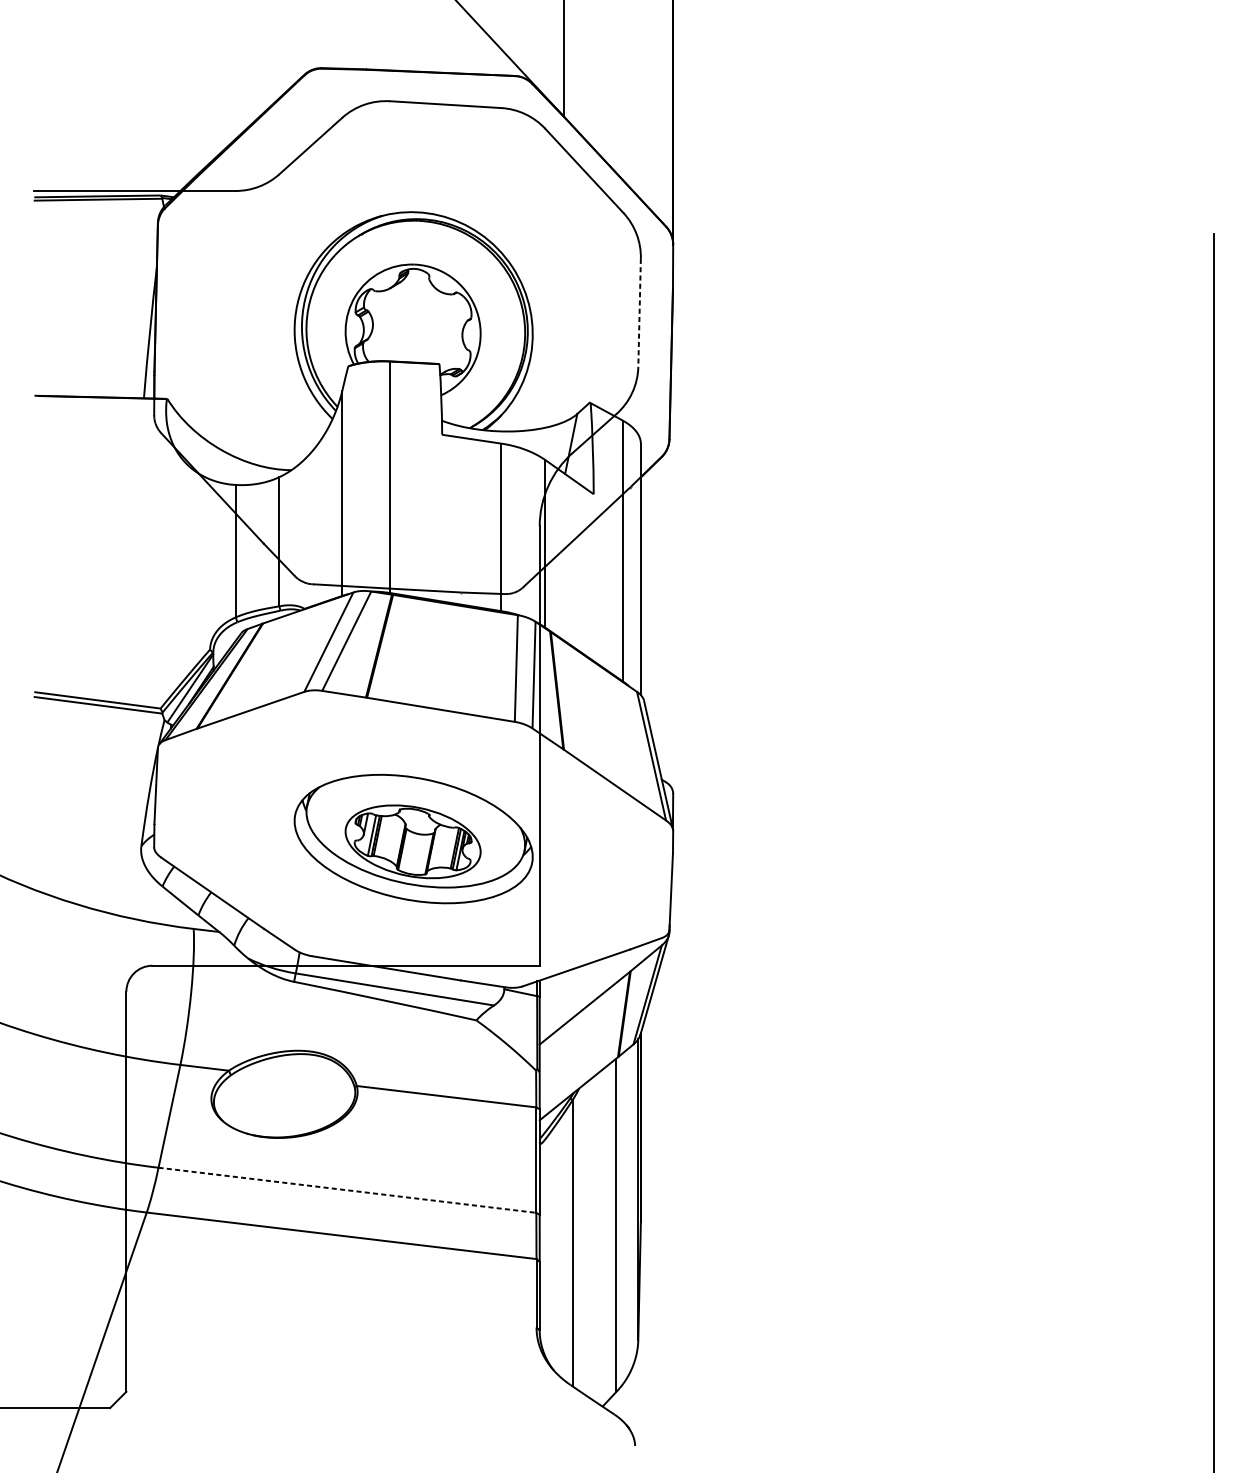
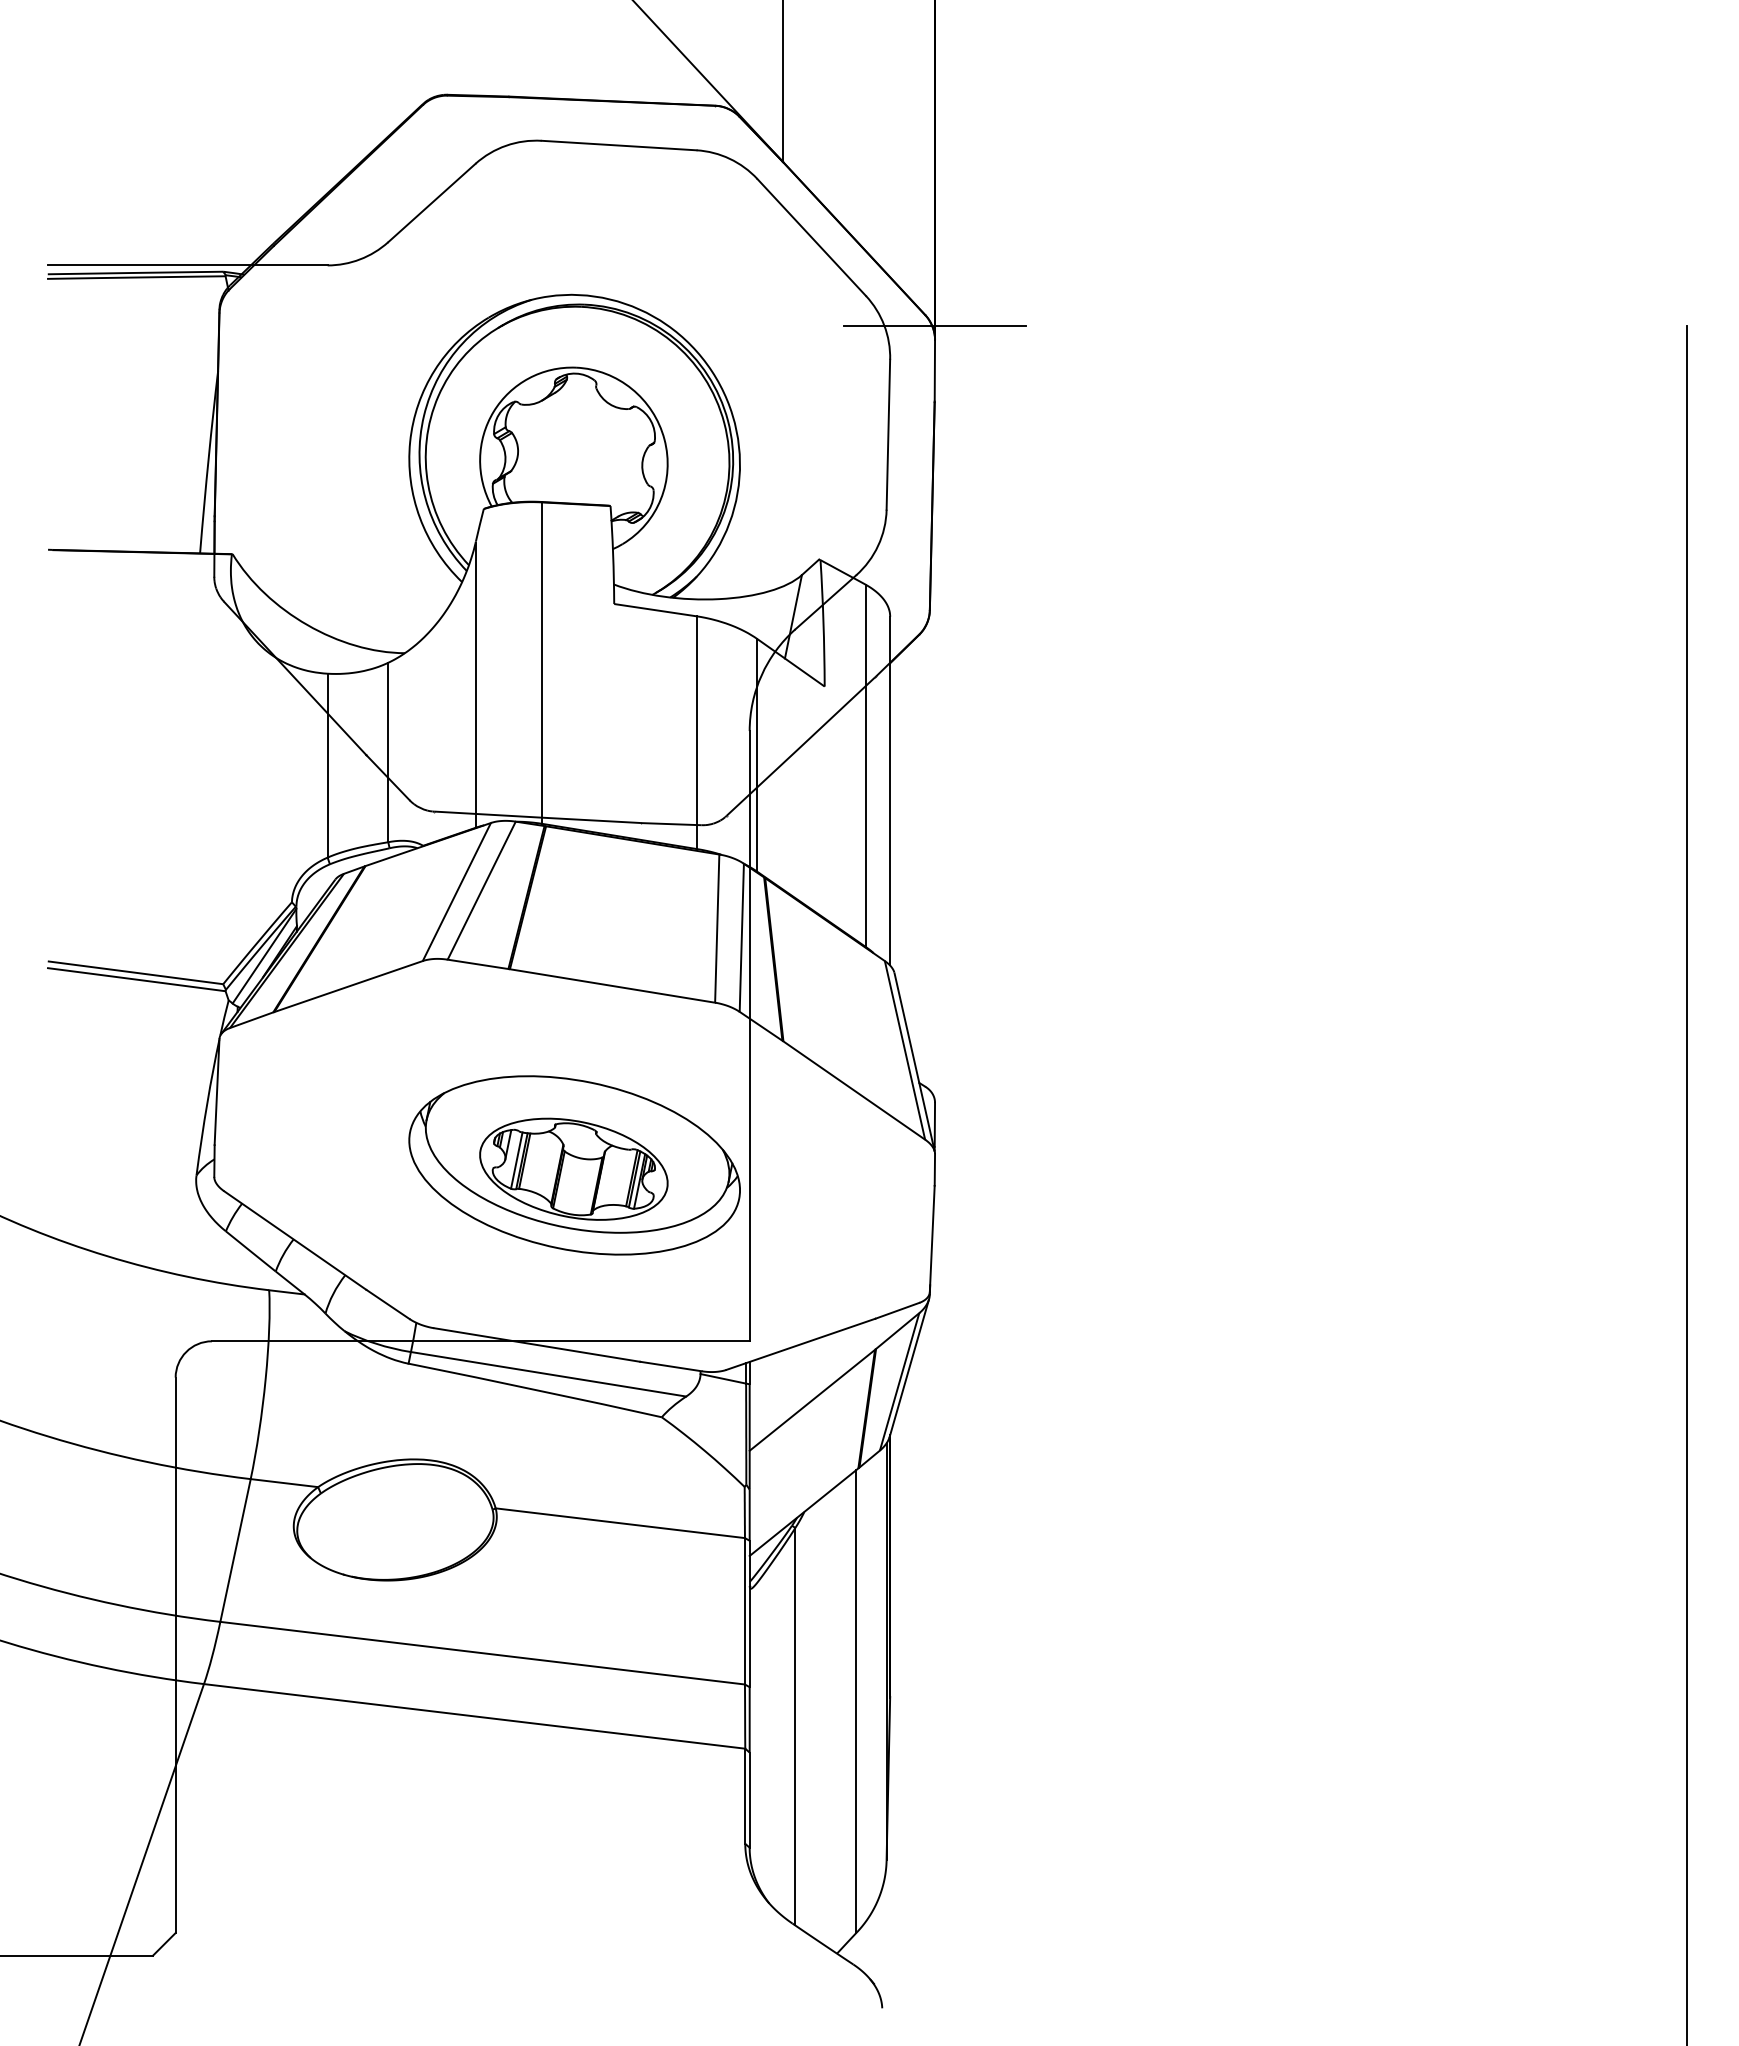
line: (672, 234) -> (934, 325), added
line: (639, 313) -> (888, 435), dashed -> solid
line: (348, 1190) -> (483, 1653), dashed -> solid

